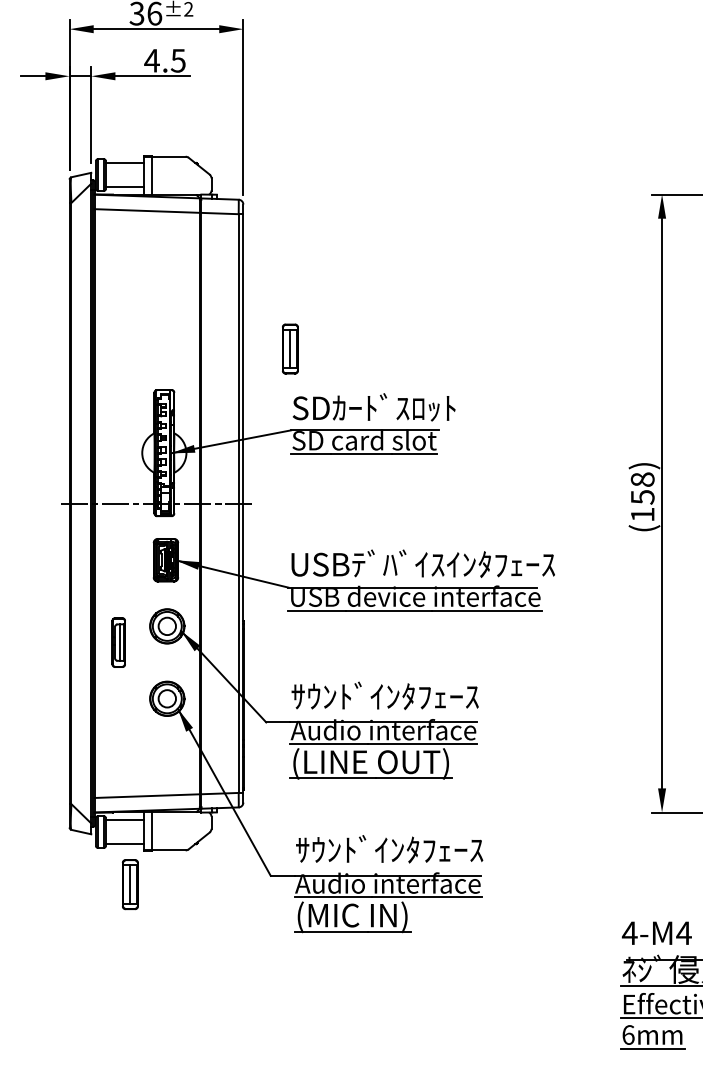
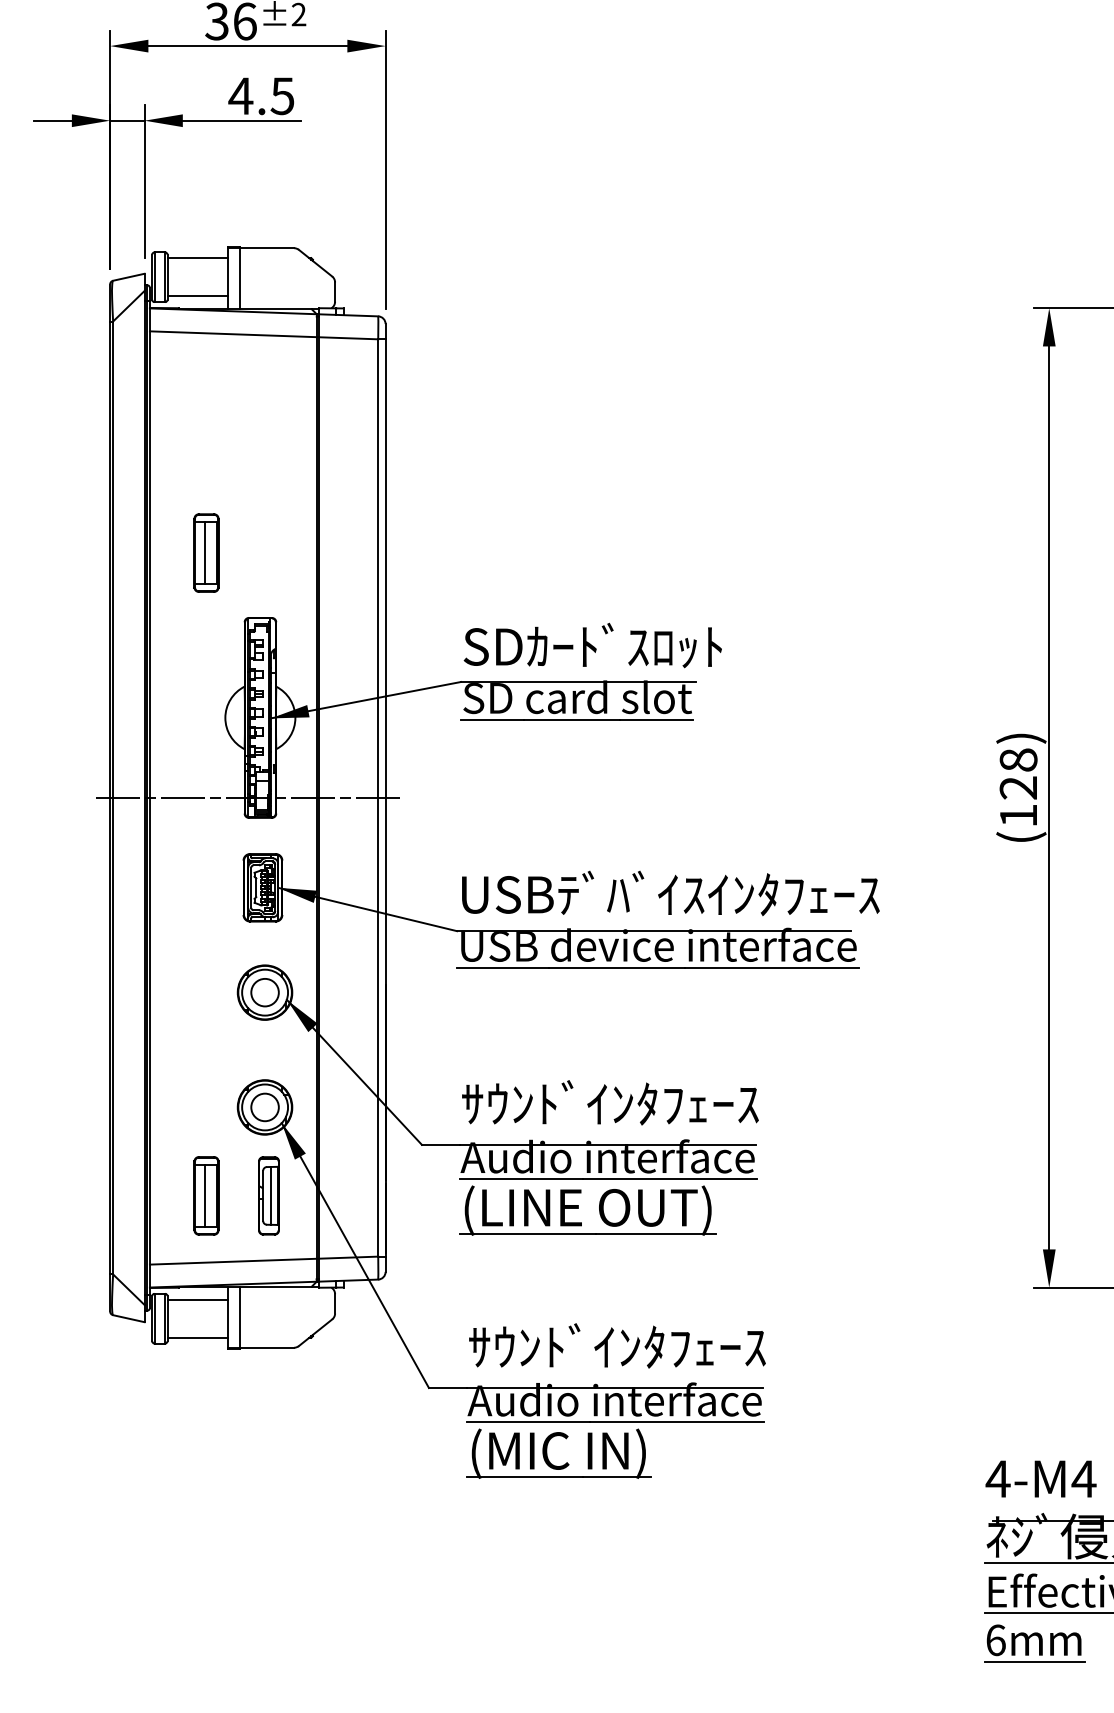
part: (290, 348) -> (206, 552), moved
text: (642, 497) -> (1018, 788), (158) -> (128)
part: (118, 642) -> (268, 1195), moved
part: (129, 884) -> (205, 1195), moved

